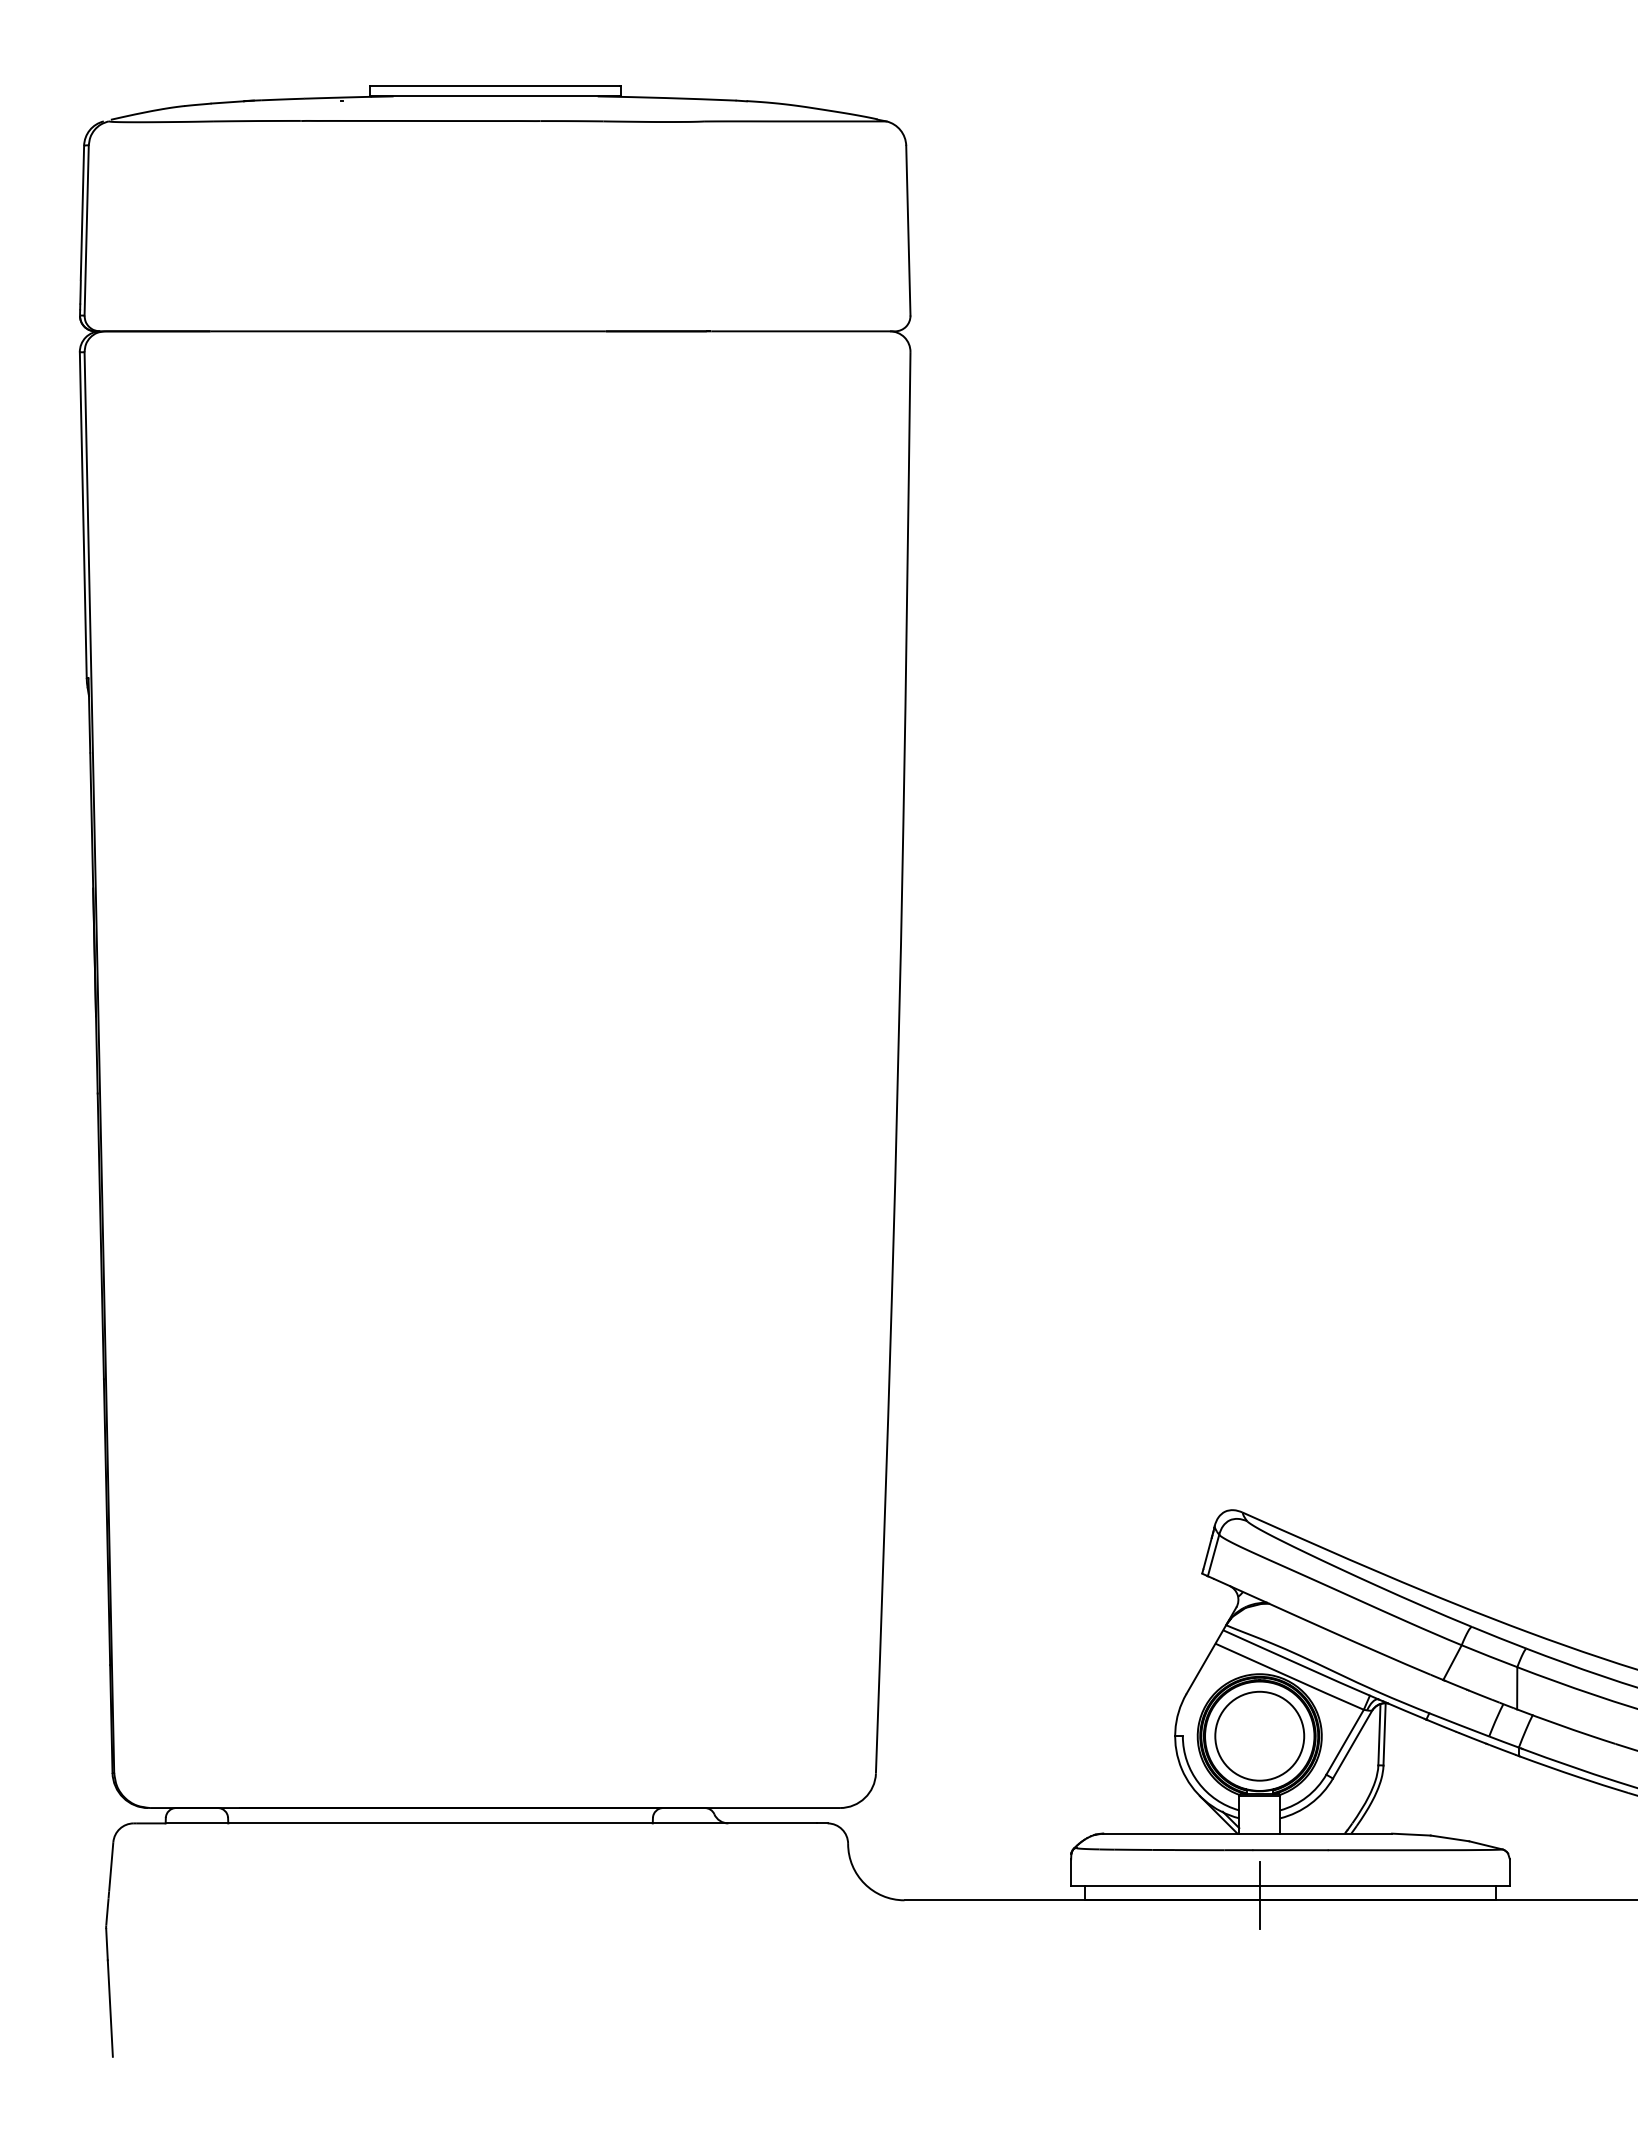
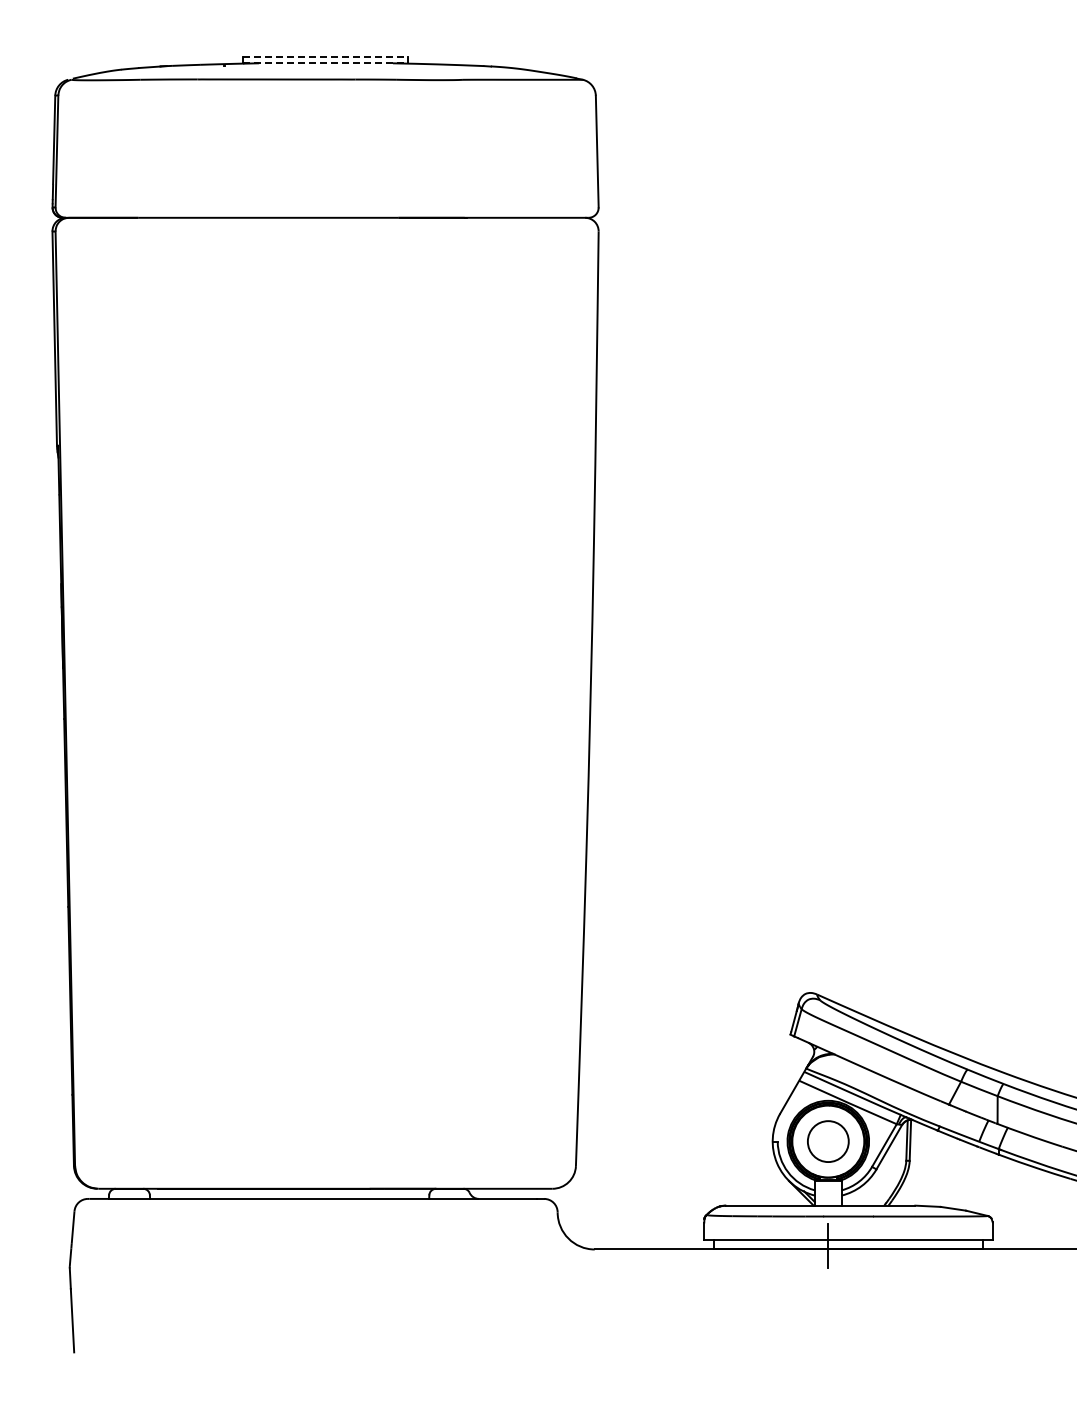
line: (495, 86) -> (325, 56), solid -> dashed
line: (495, 96) -> (325, 63), solid -> dashed
circle: (1260, 1736) -> (828, 1141), size x0.7

